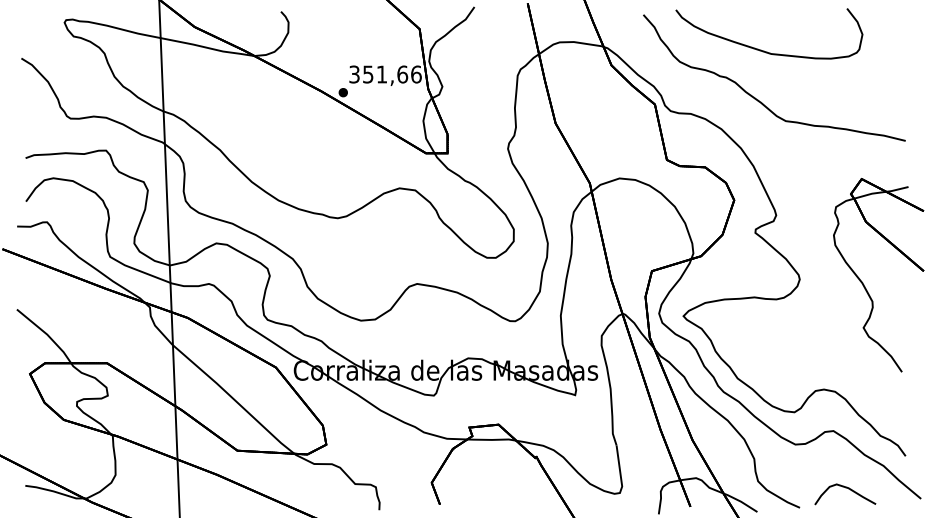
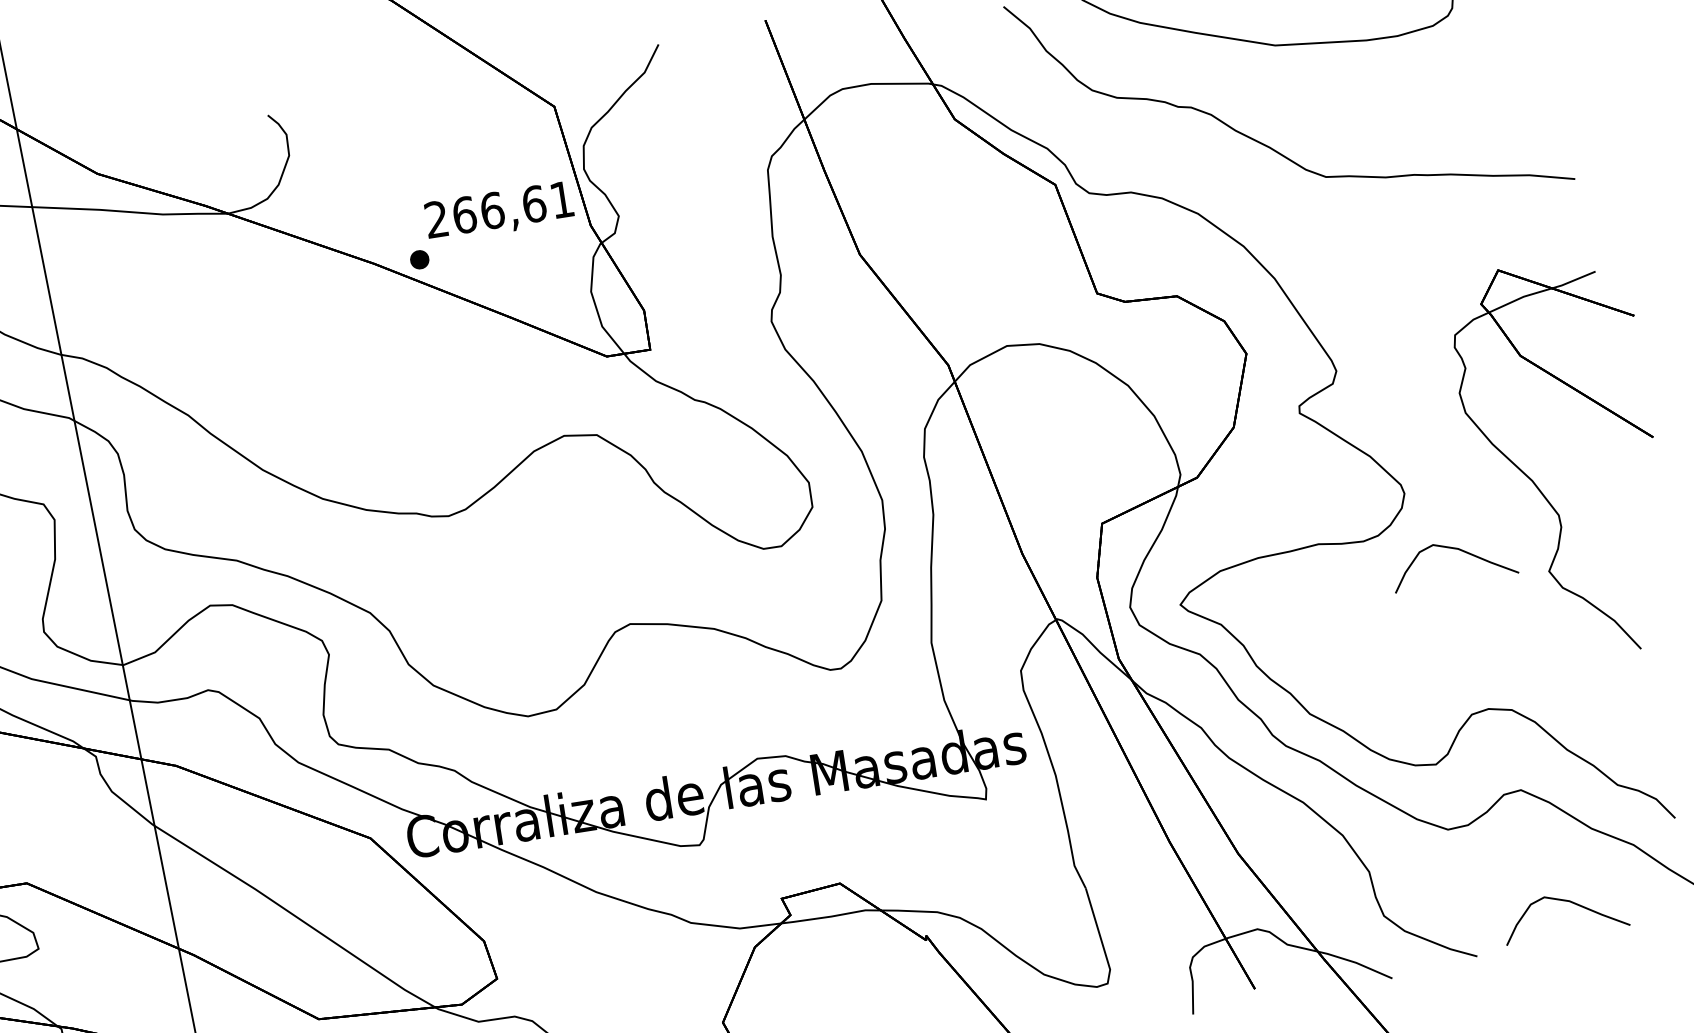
text: (385, 74) -> (499, 209), 351,66 -> 266,61
curve: (821, 311) -> (1458, 551), added

